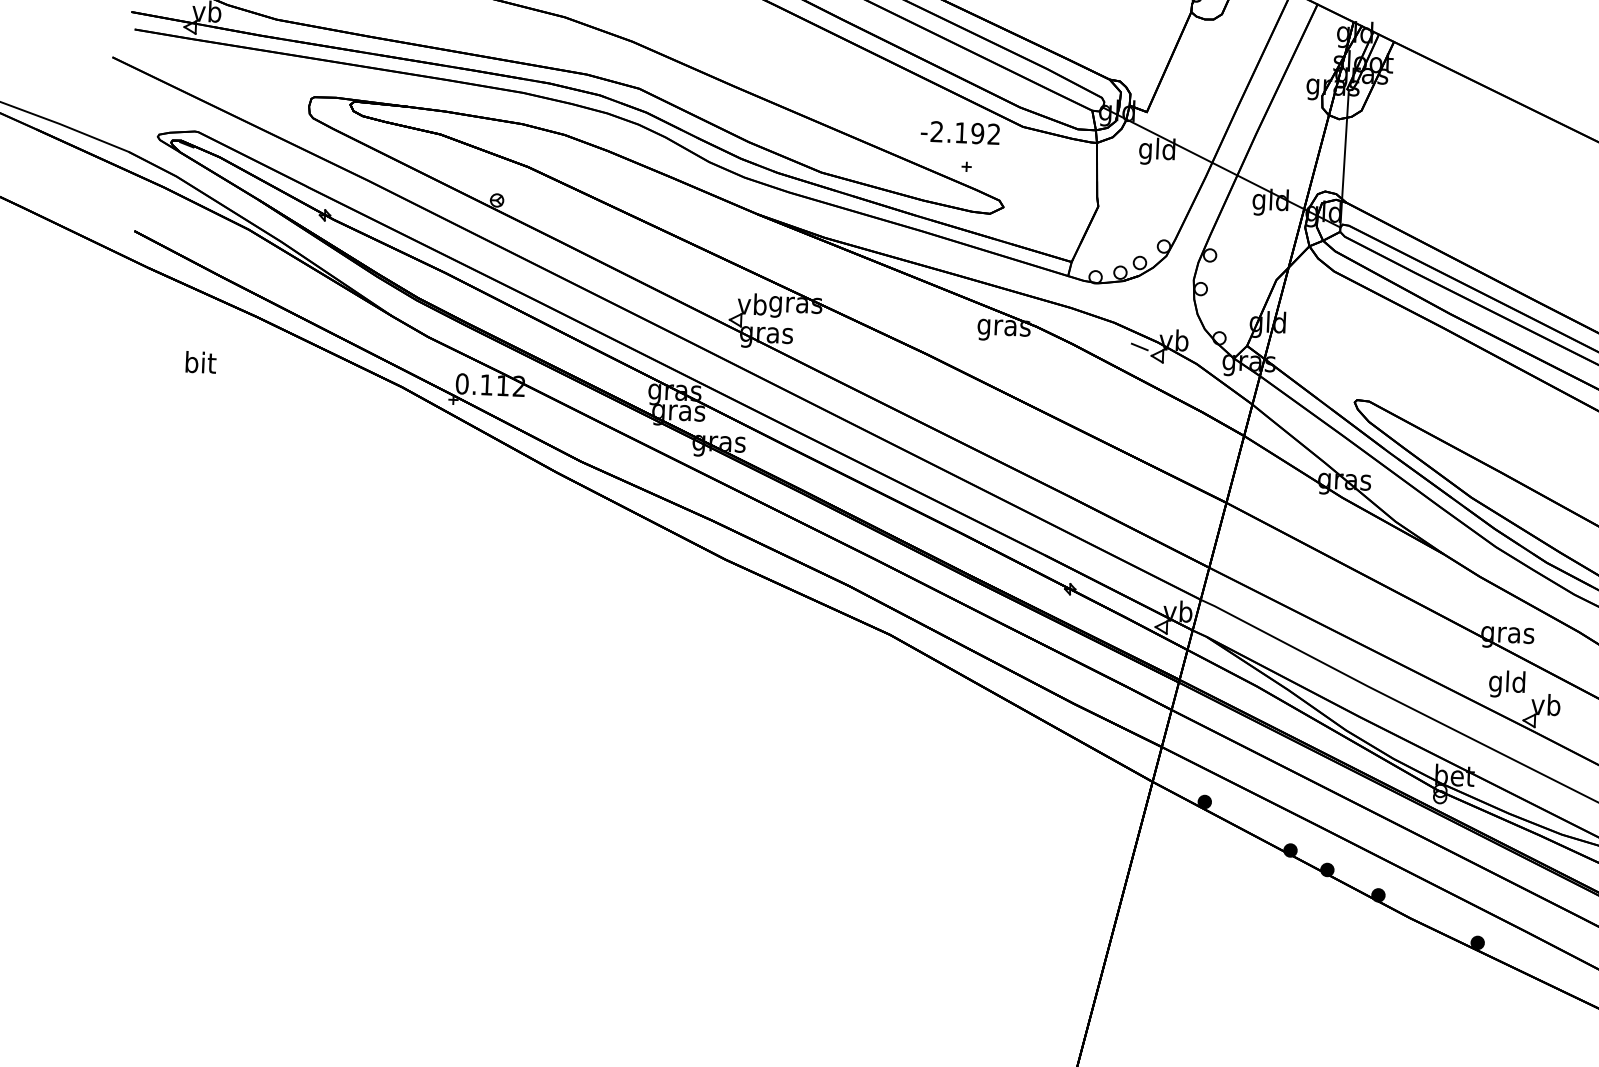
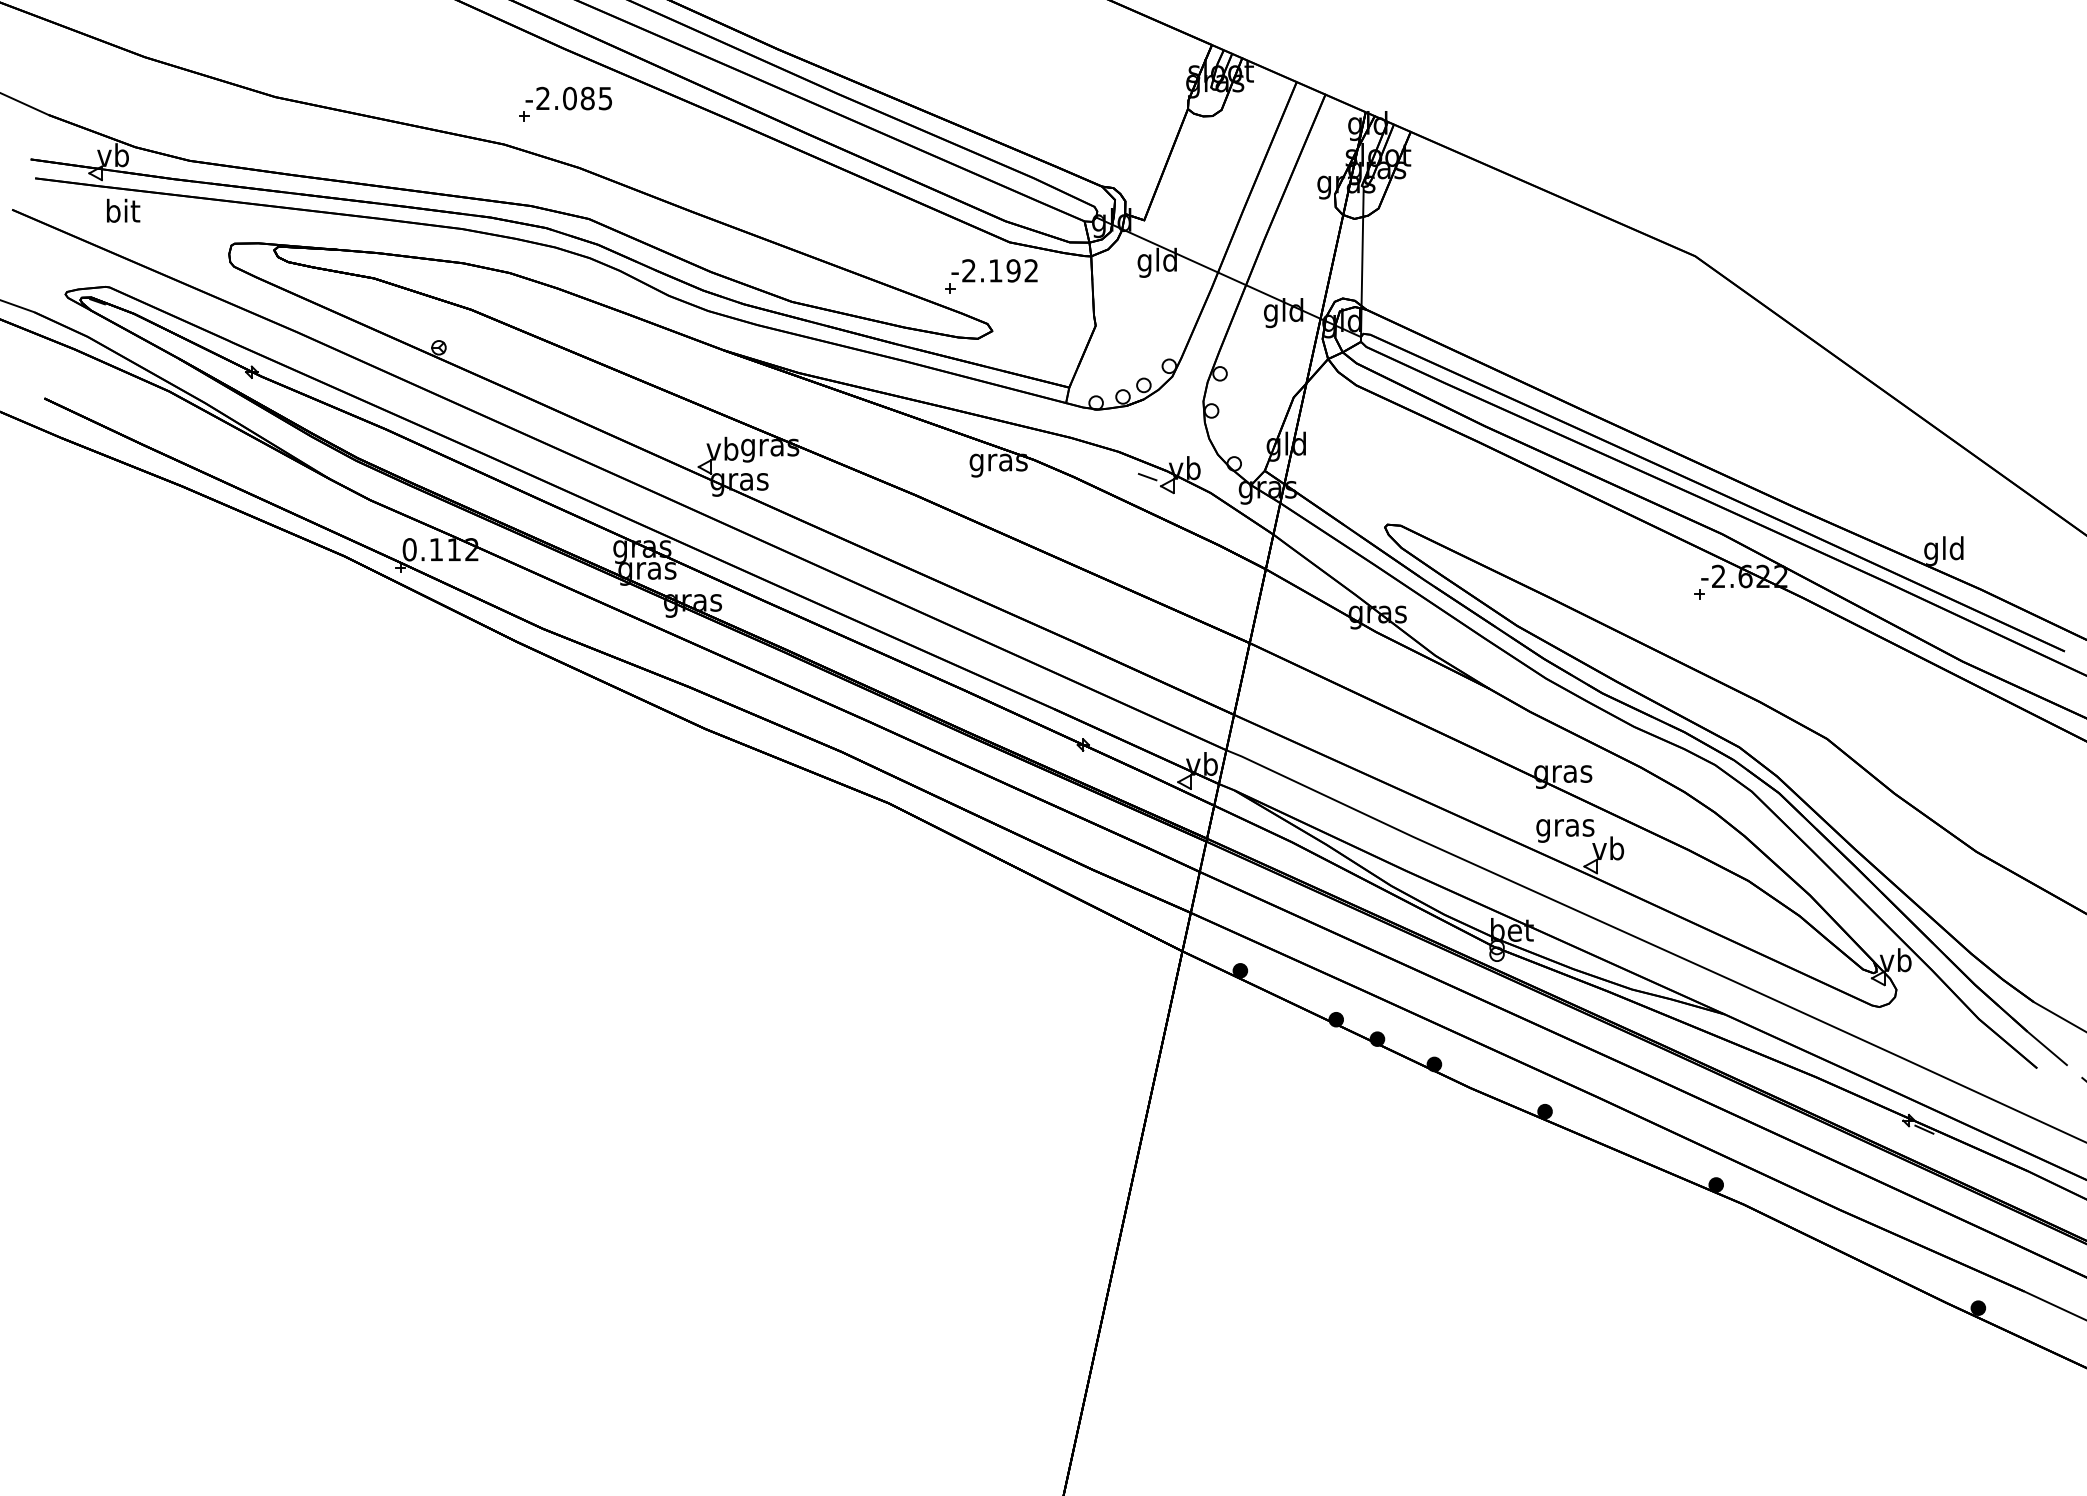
text: (960, 132) -> (994, 270), moved
text: (201, 362) -> (123, 210), moved
text: (1507, 683) -> (1565, 827), gld -> gras

